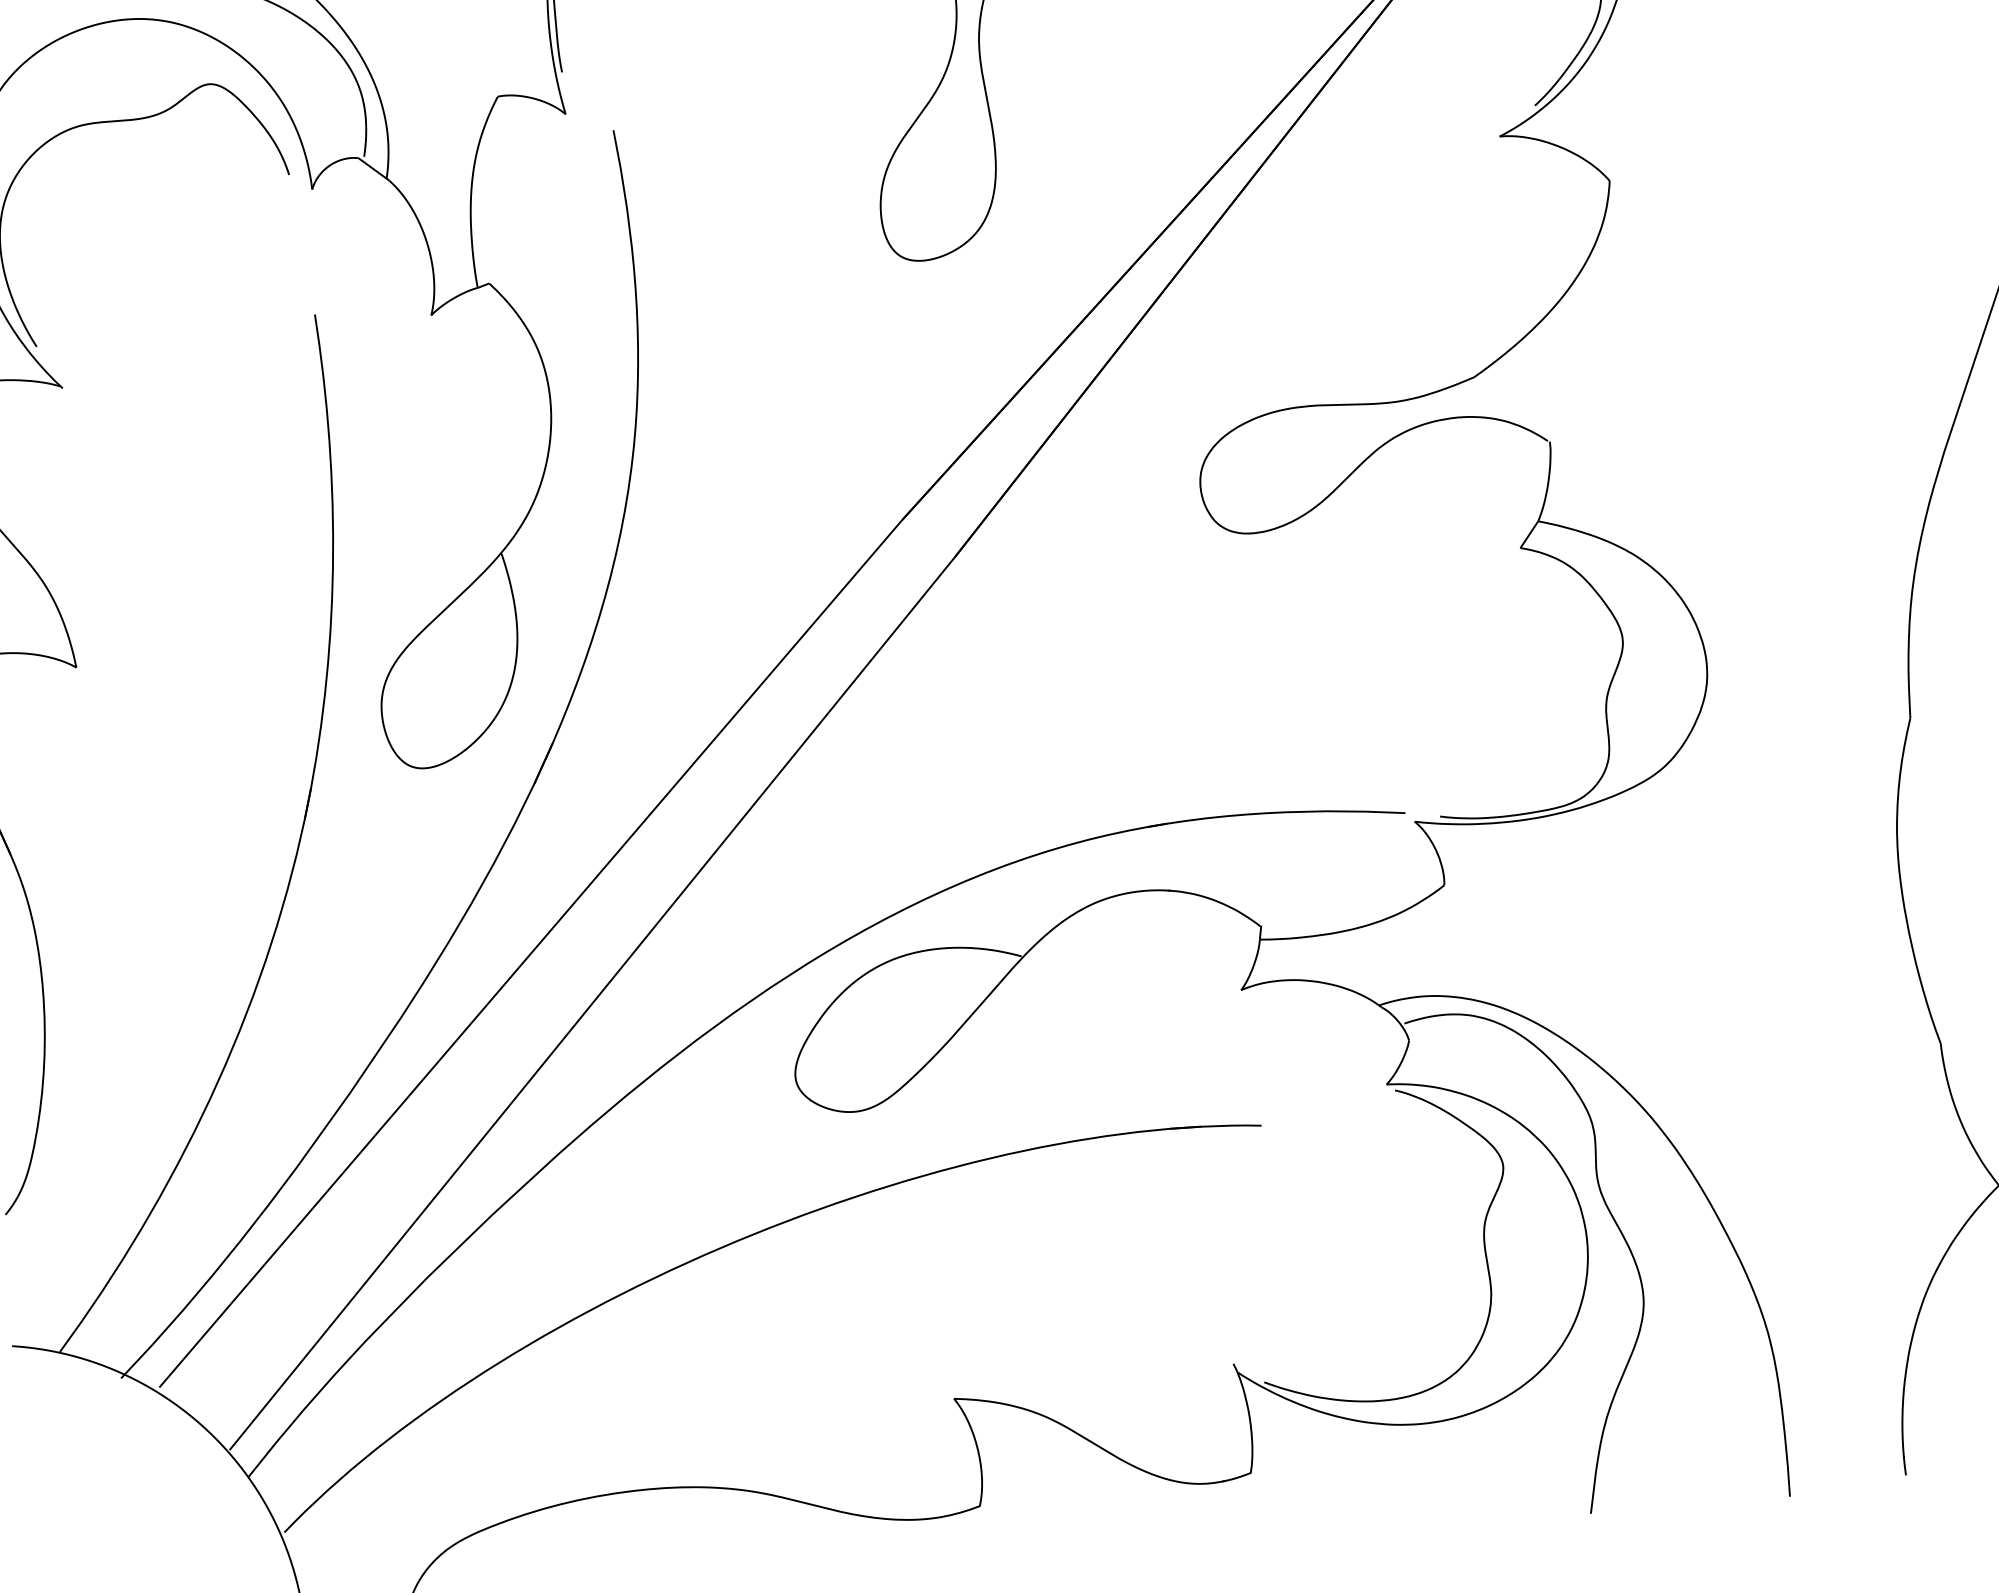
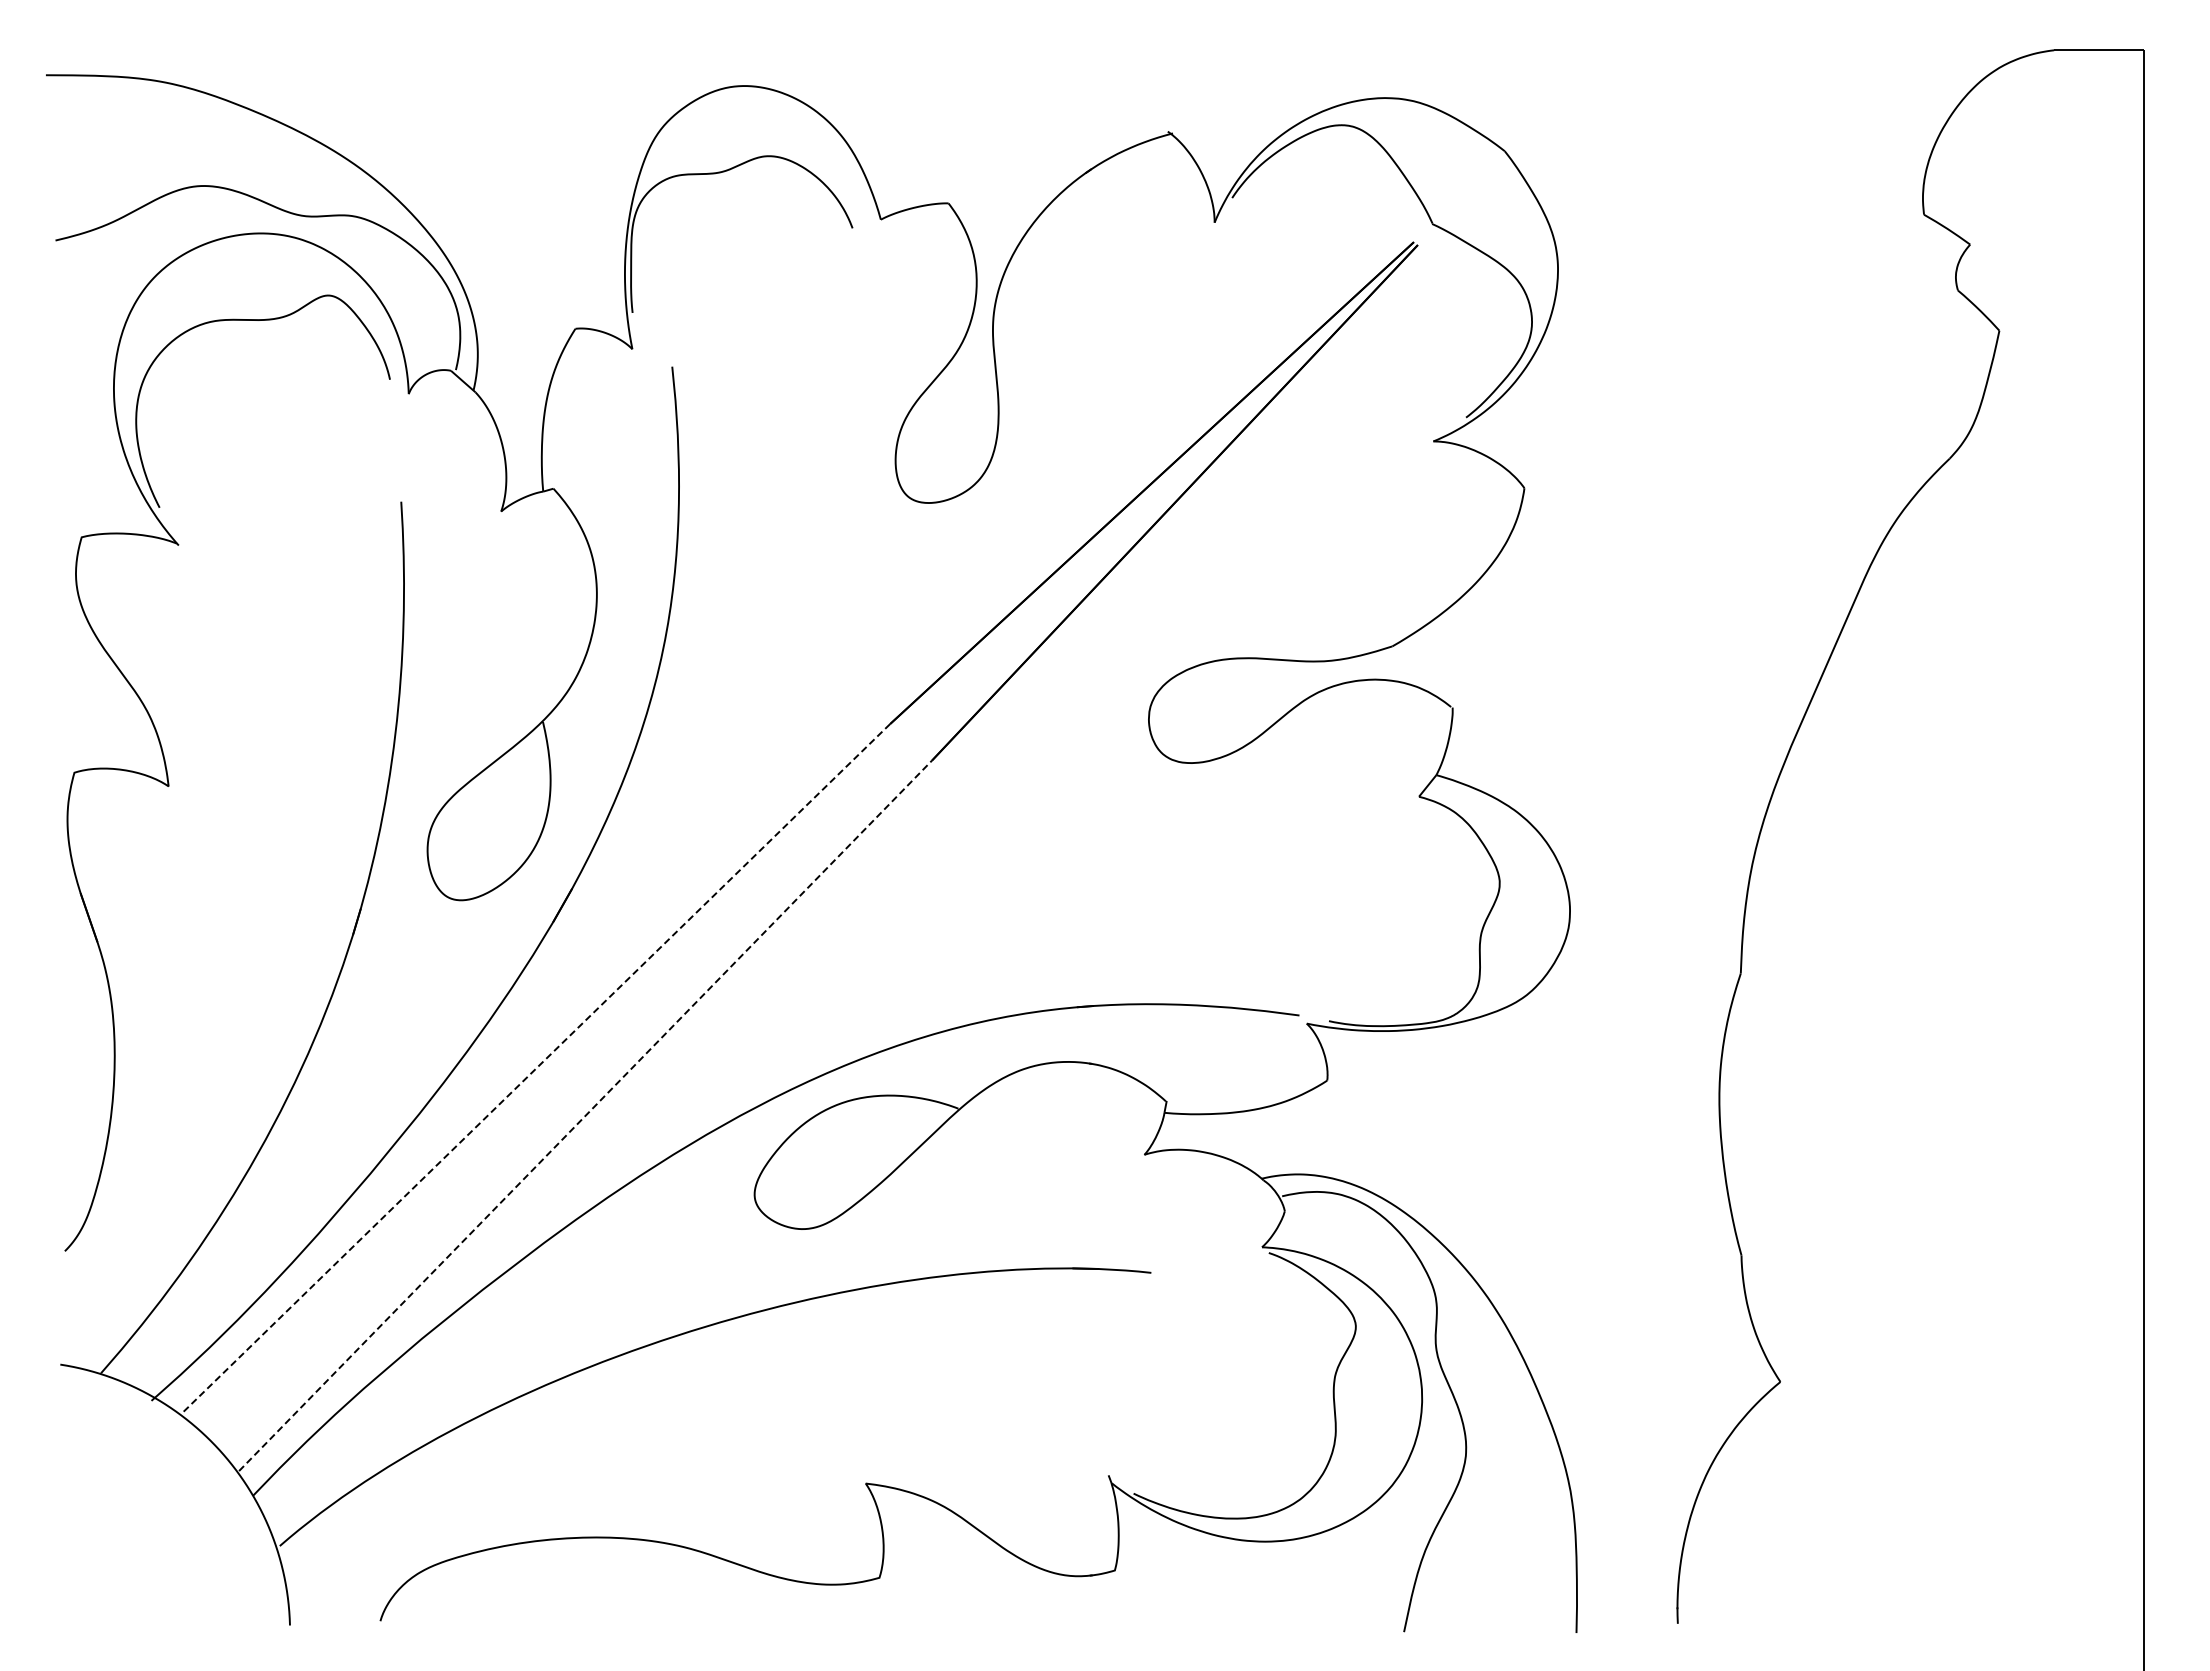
line: (530, 953) -> (536, 1067), solid -> dashed
line: (591, 1003) -> (585, 1115), solid -> dashed

